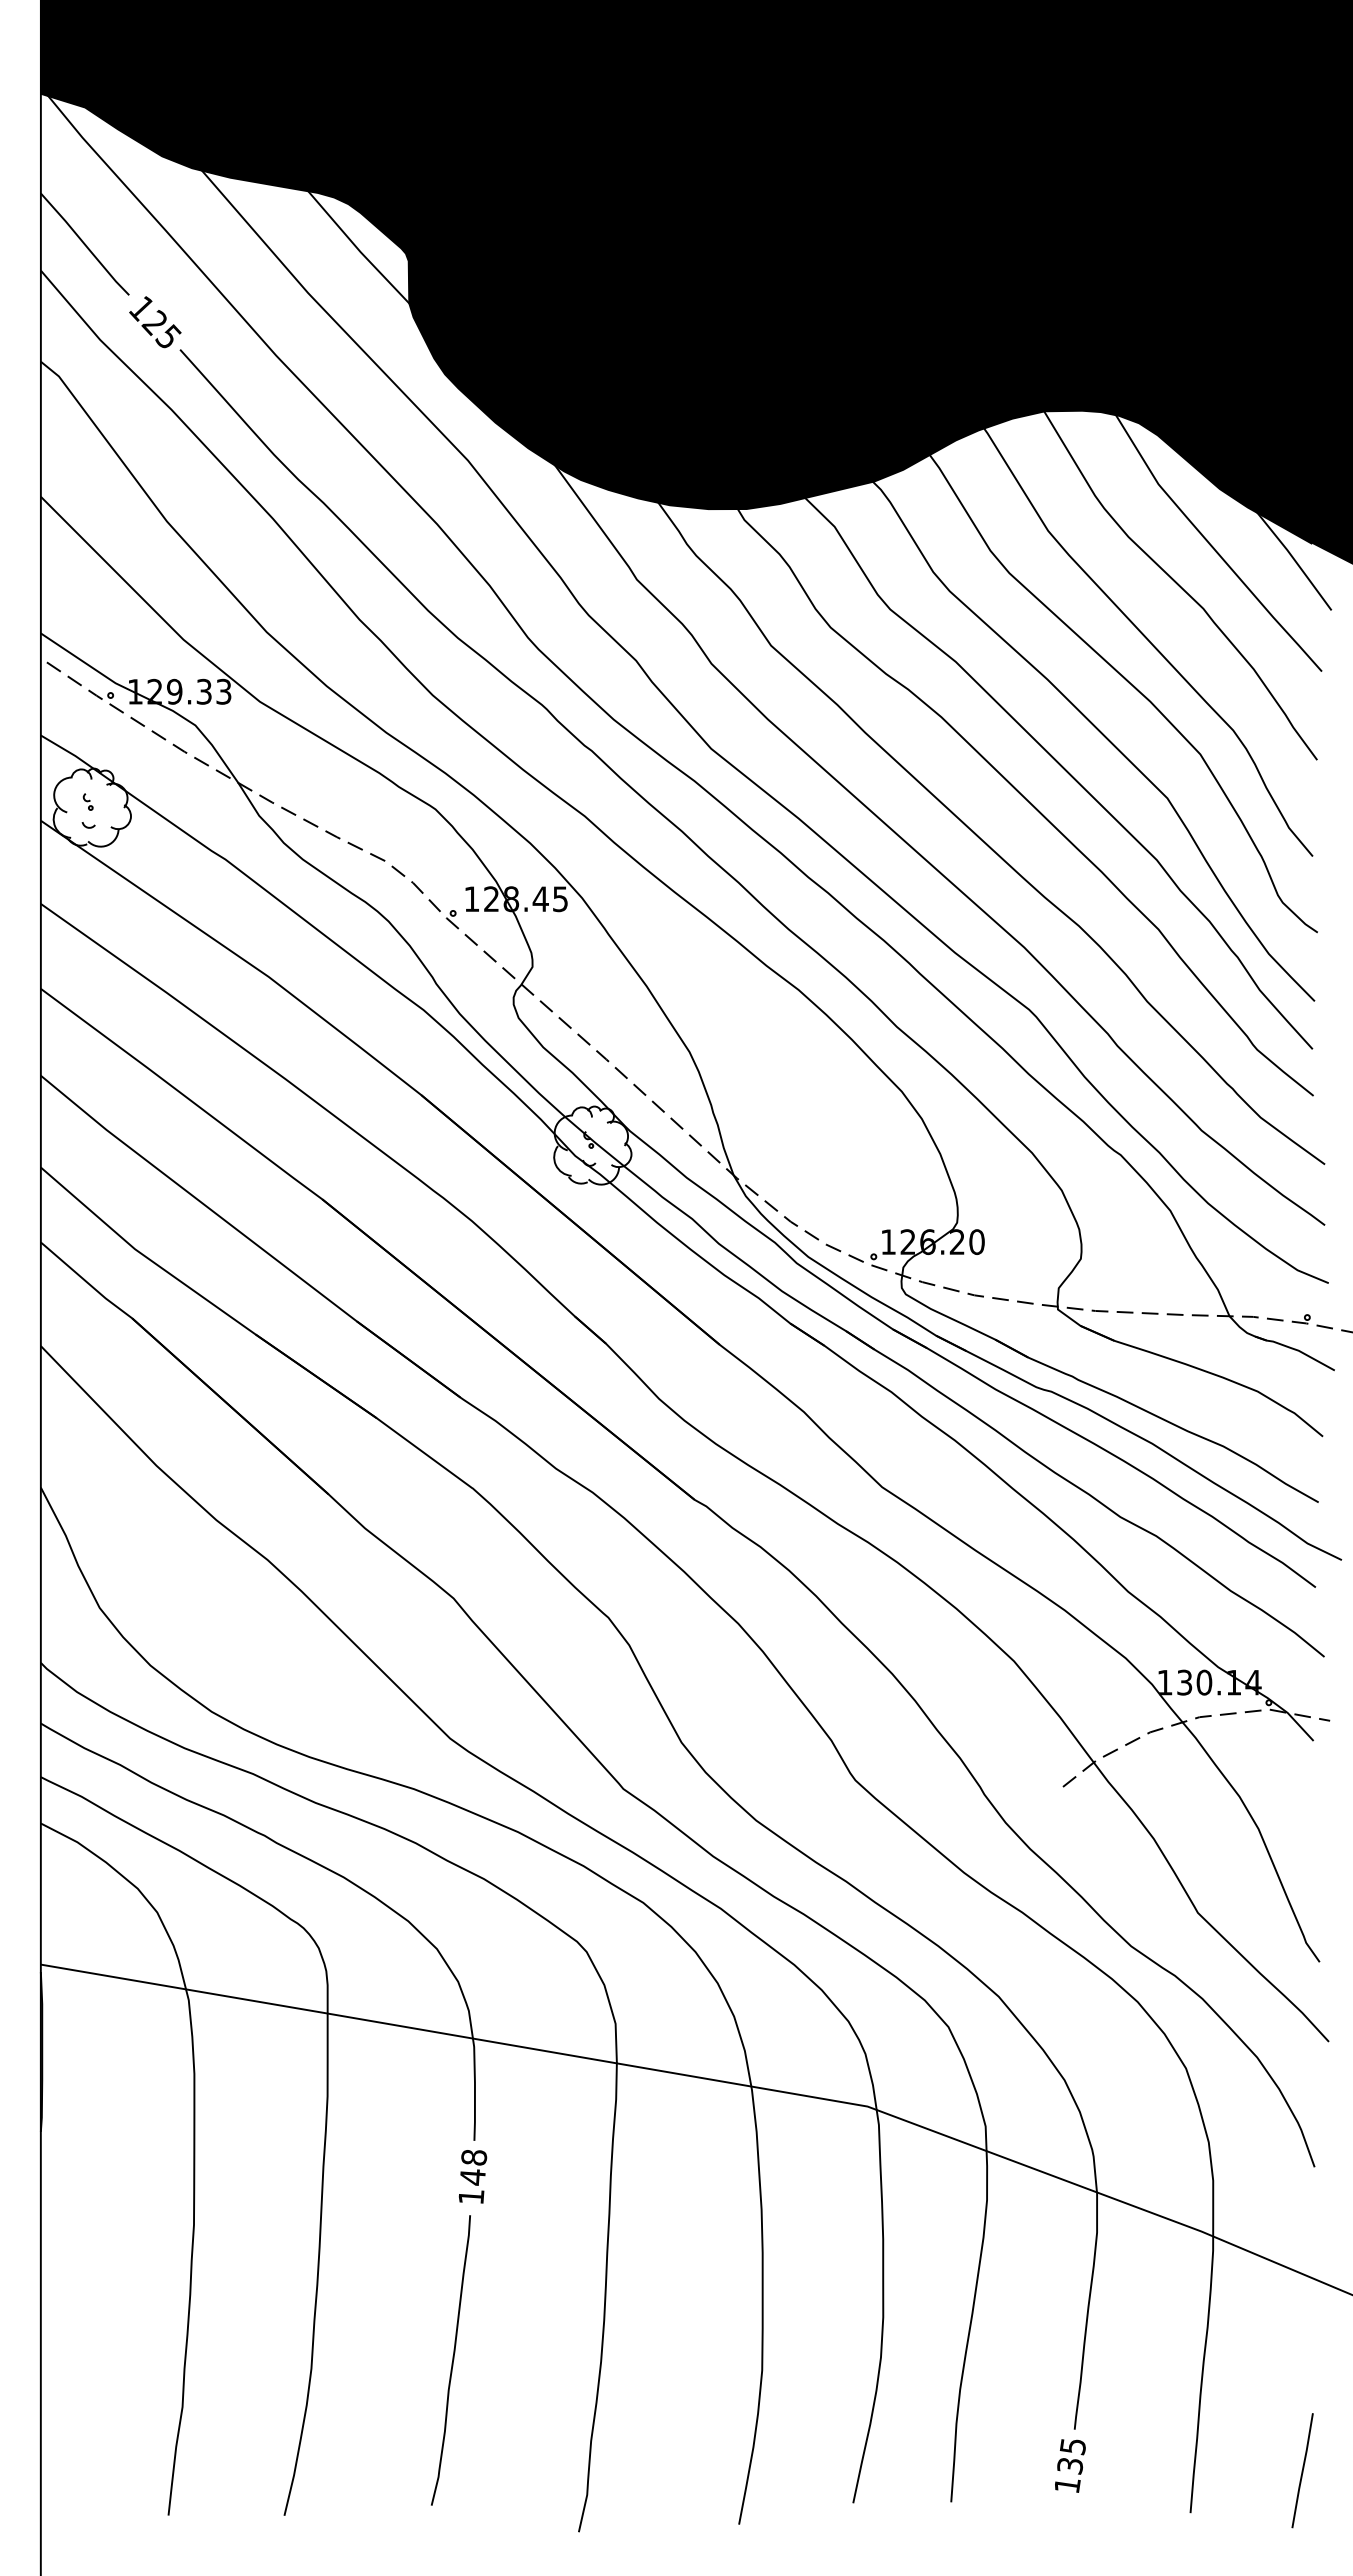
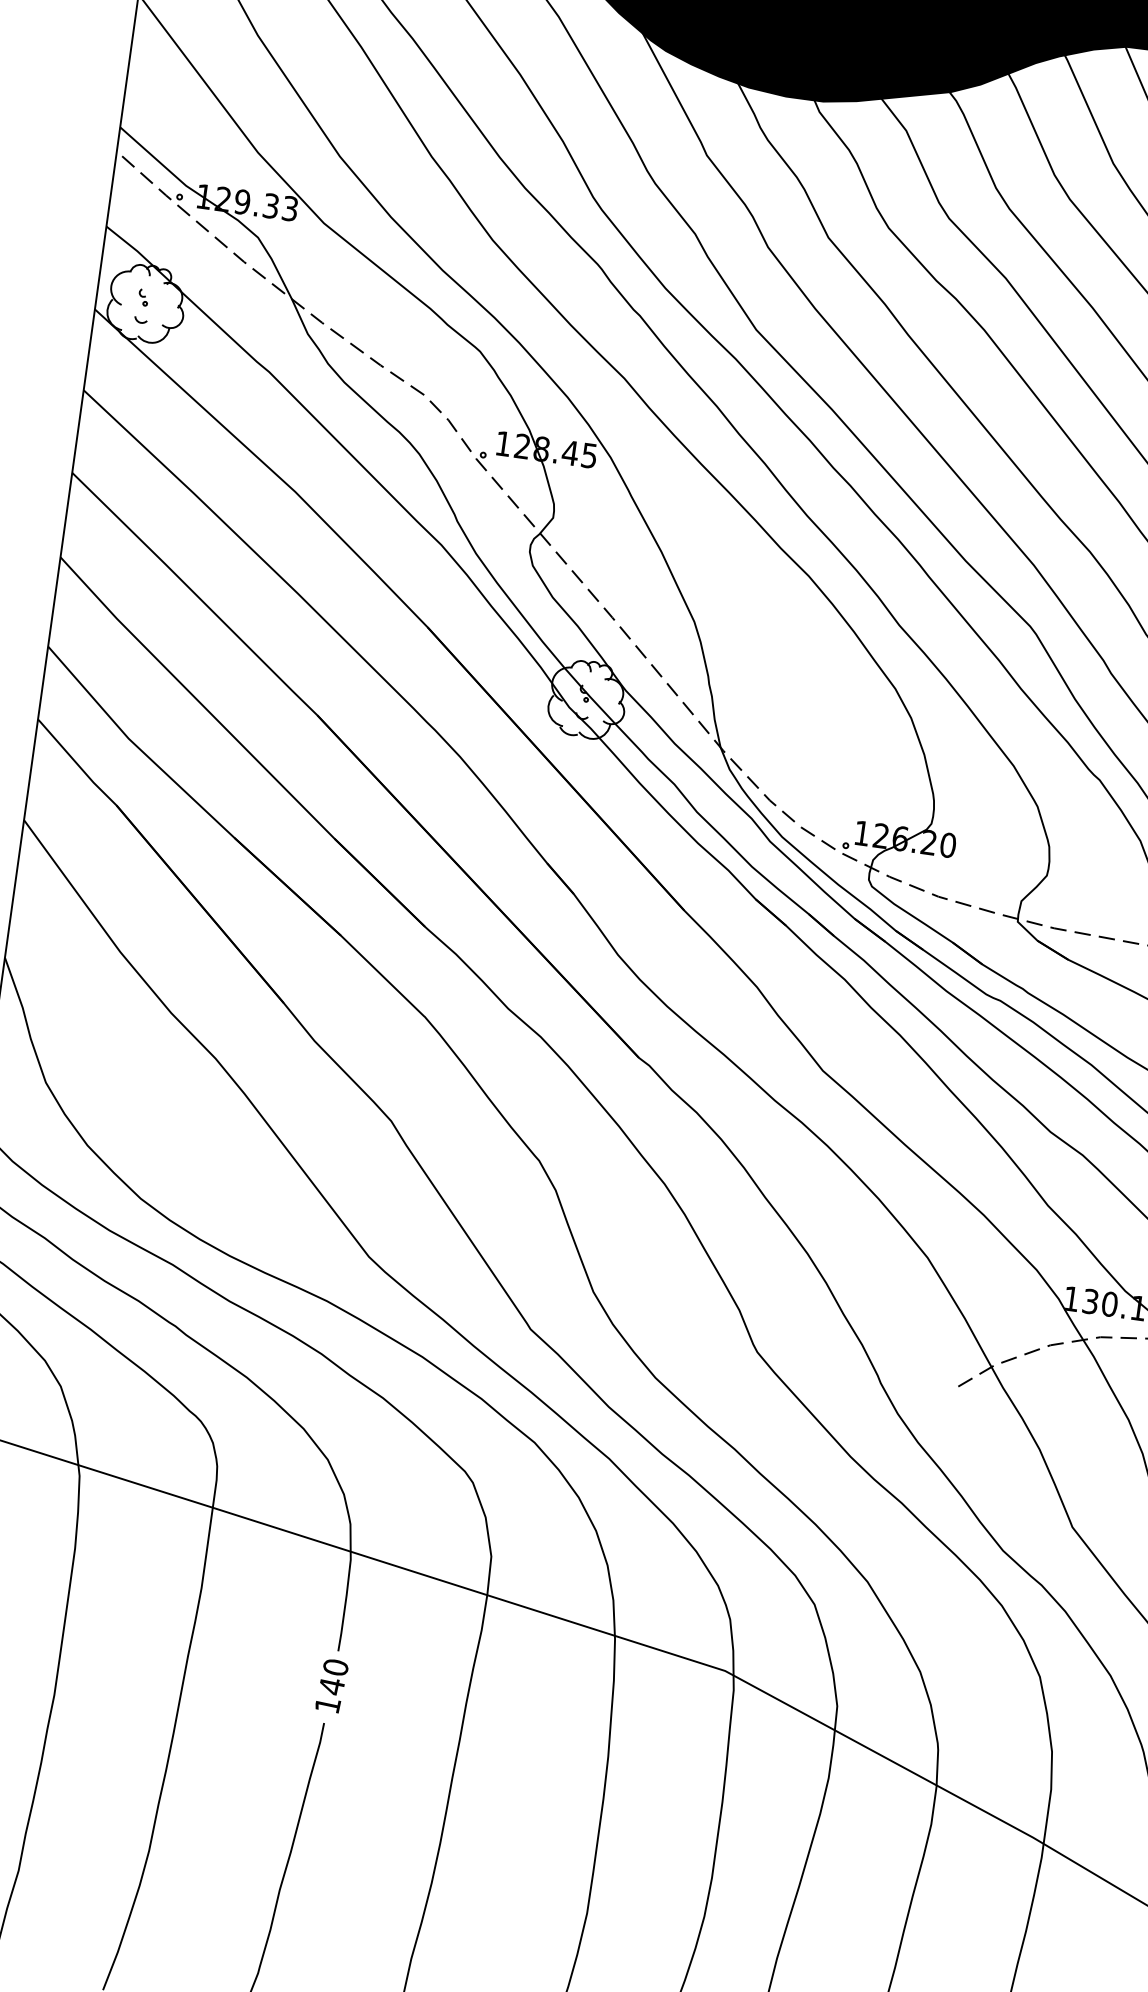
text: (473, 2157) -> (335, 1667), 148 -> 140

